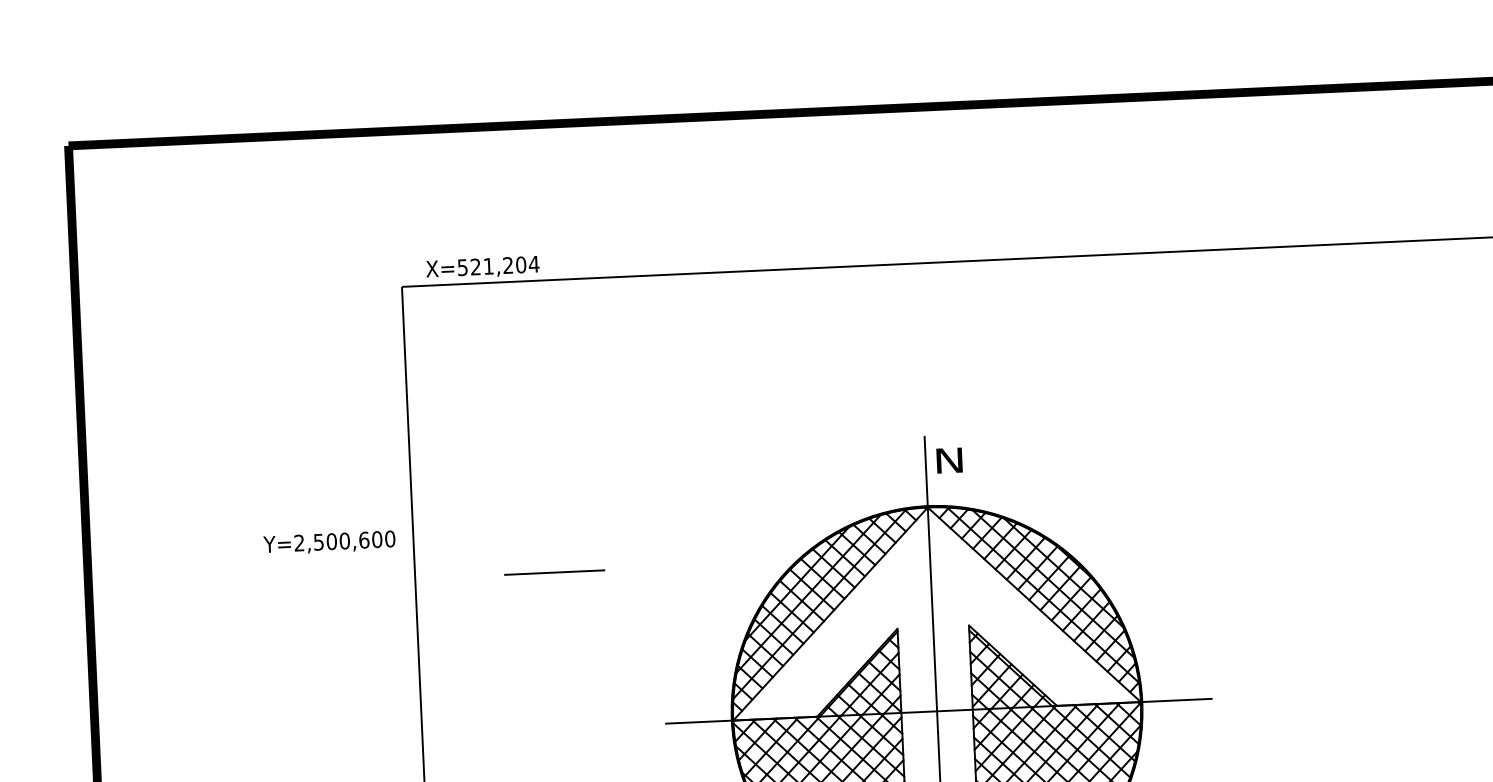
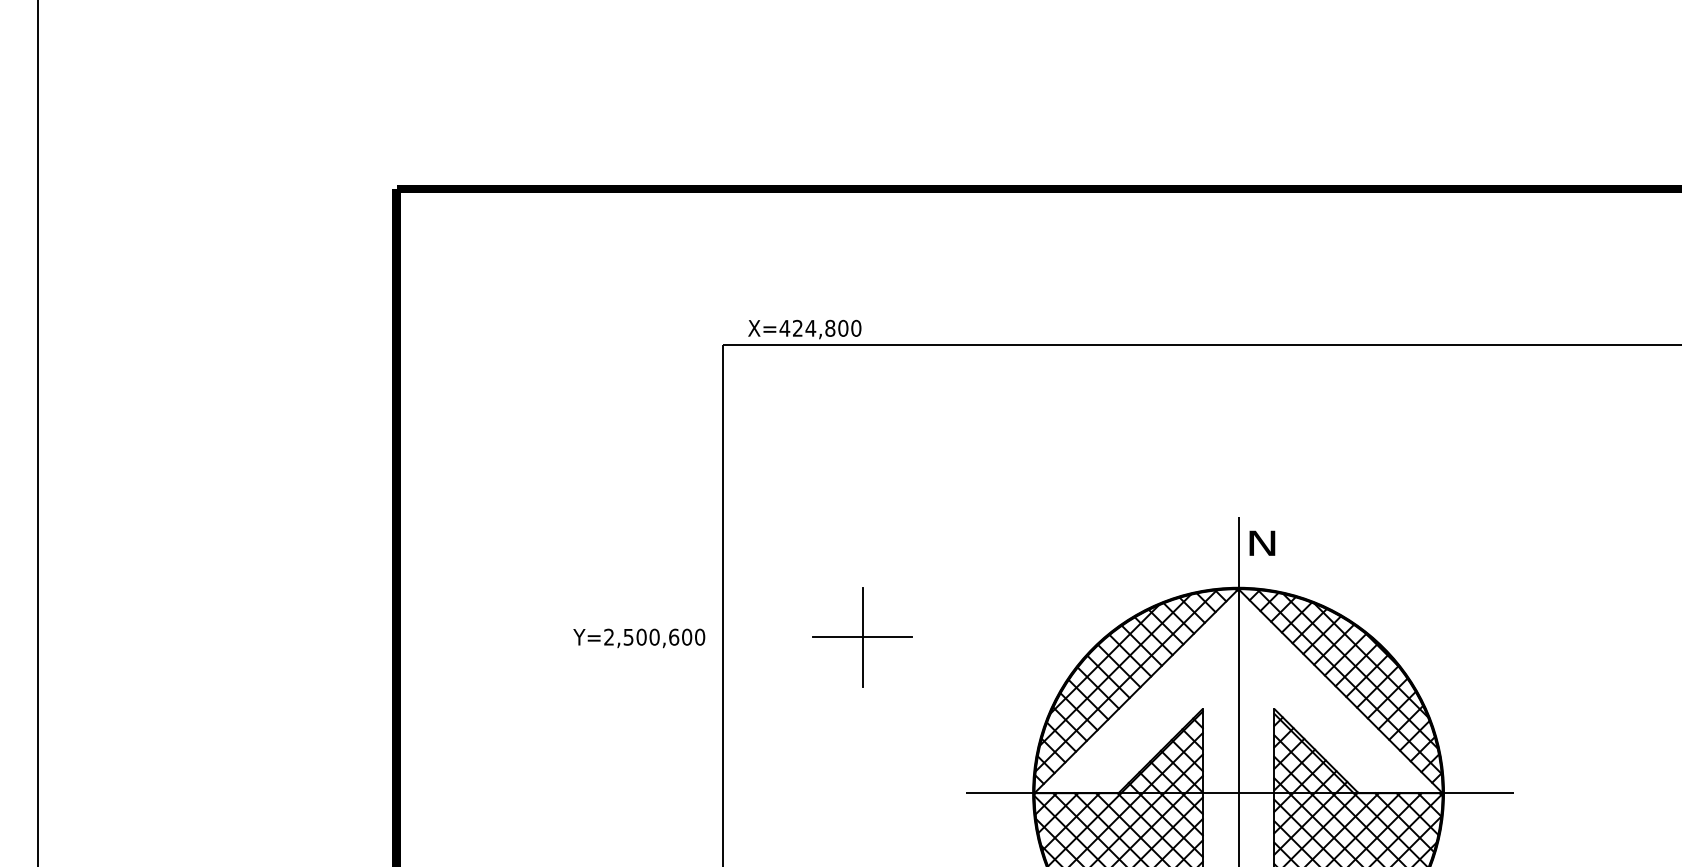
text: (498, 265) -> (820, 327), X=521,204 -> X=424,800
text: (329, 543) -> (639, 638), moved
line: (554, 571) -> (862, 636), added

